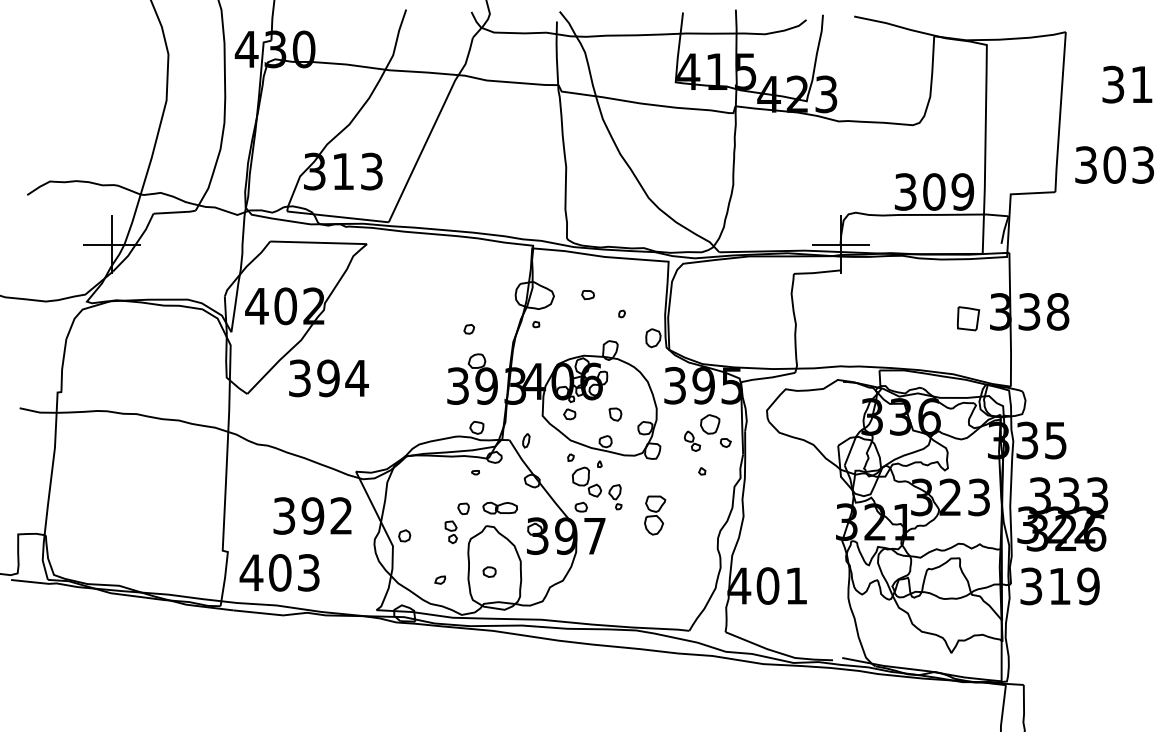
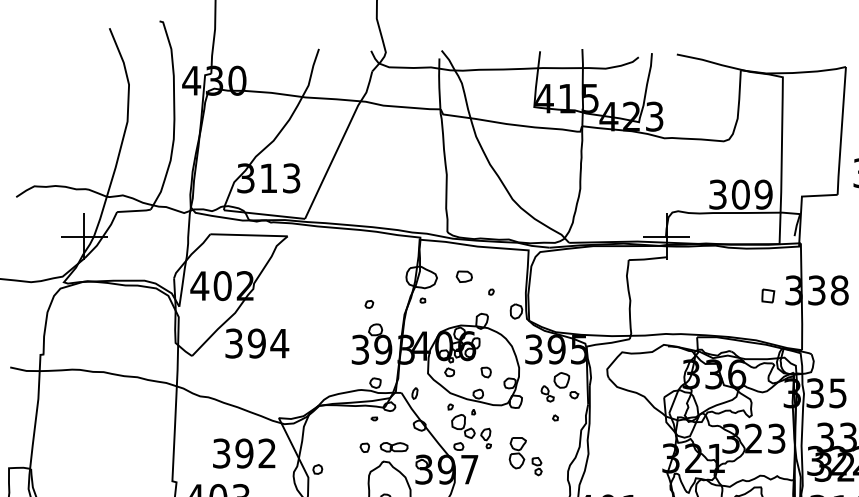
part: (587, 295) -> (463, 277), size x1.6
part: (968, 318) -> (768, 295), size x0.7
part: (450, 532) -> (536, 466), moved

